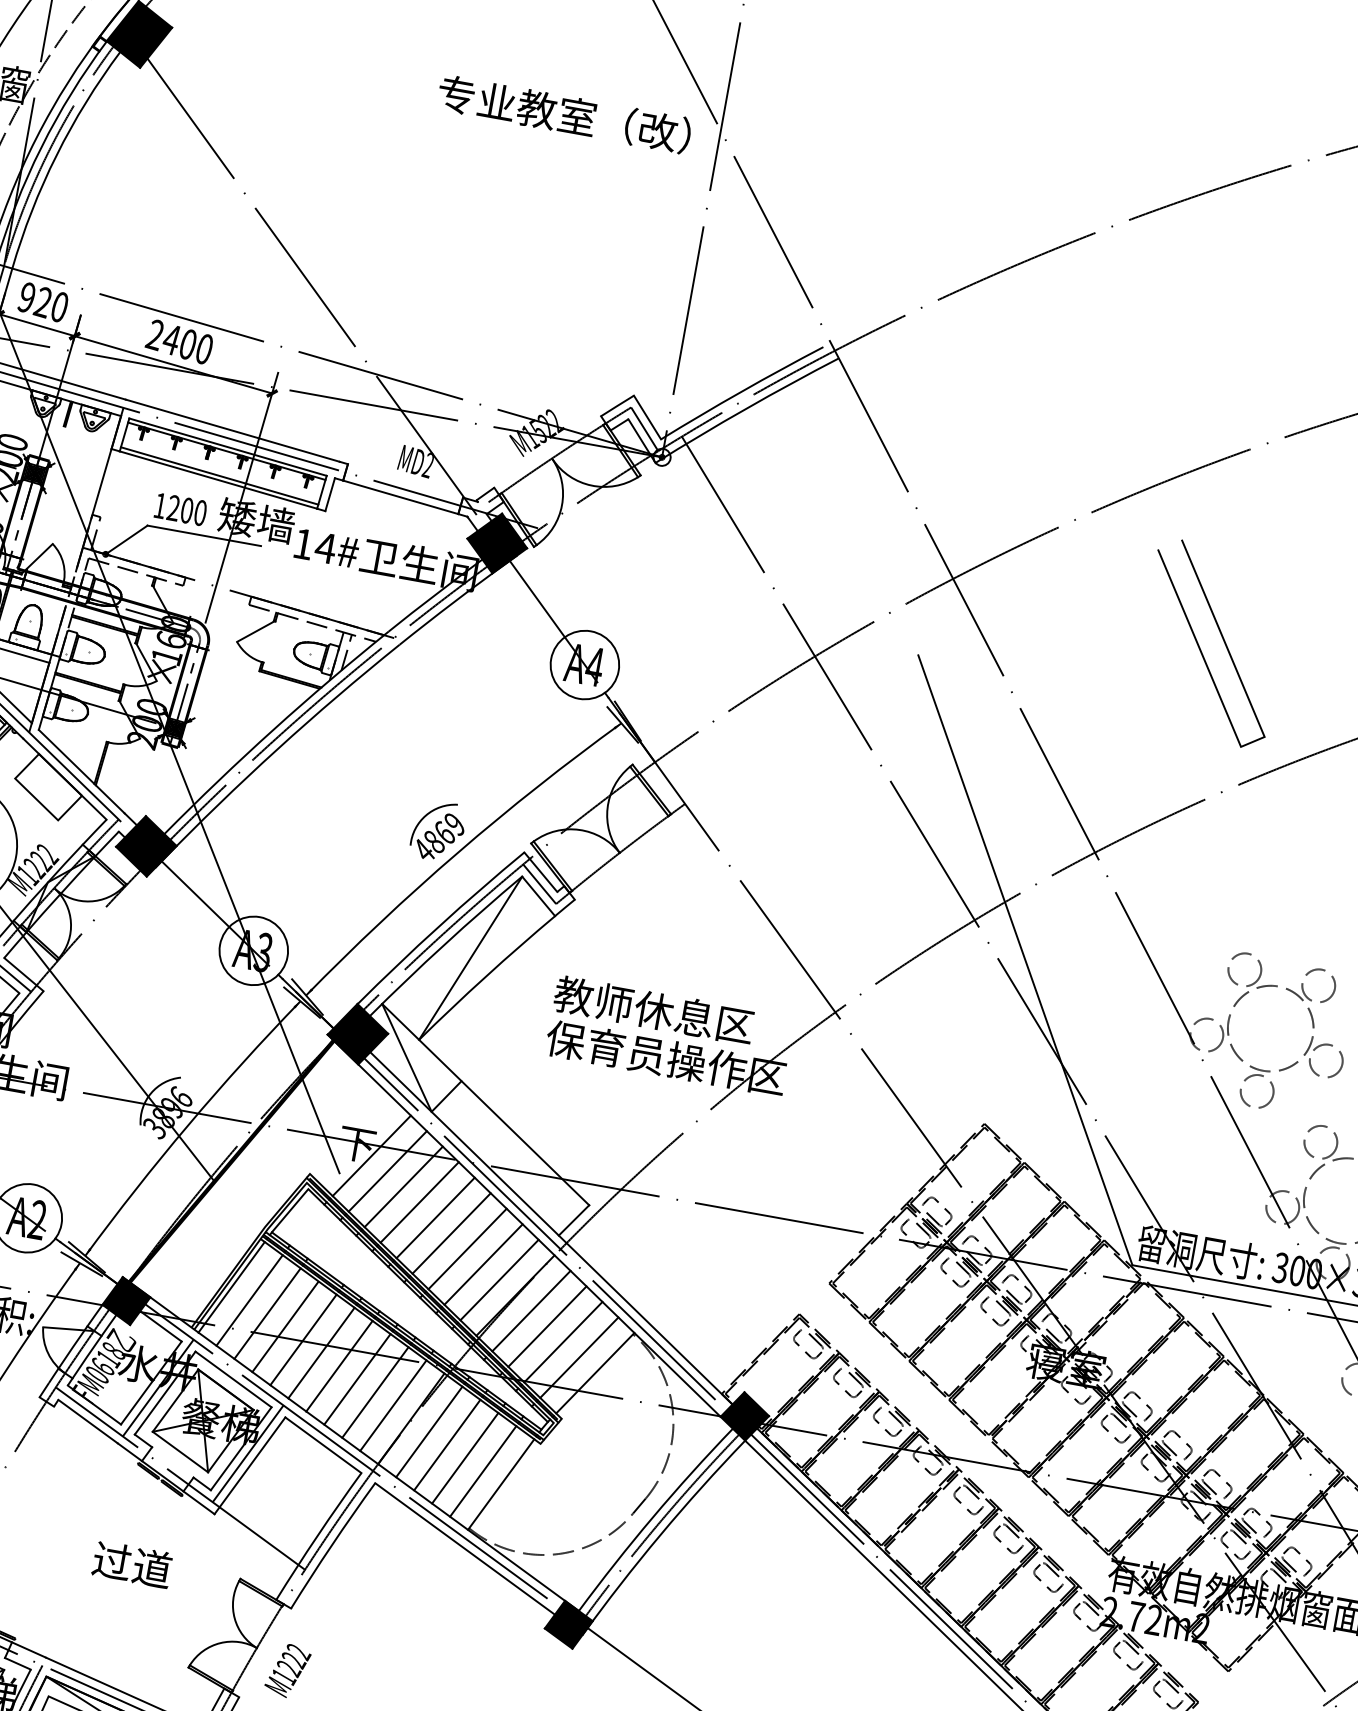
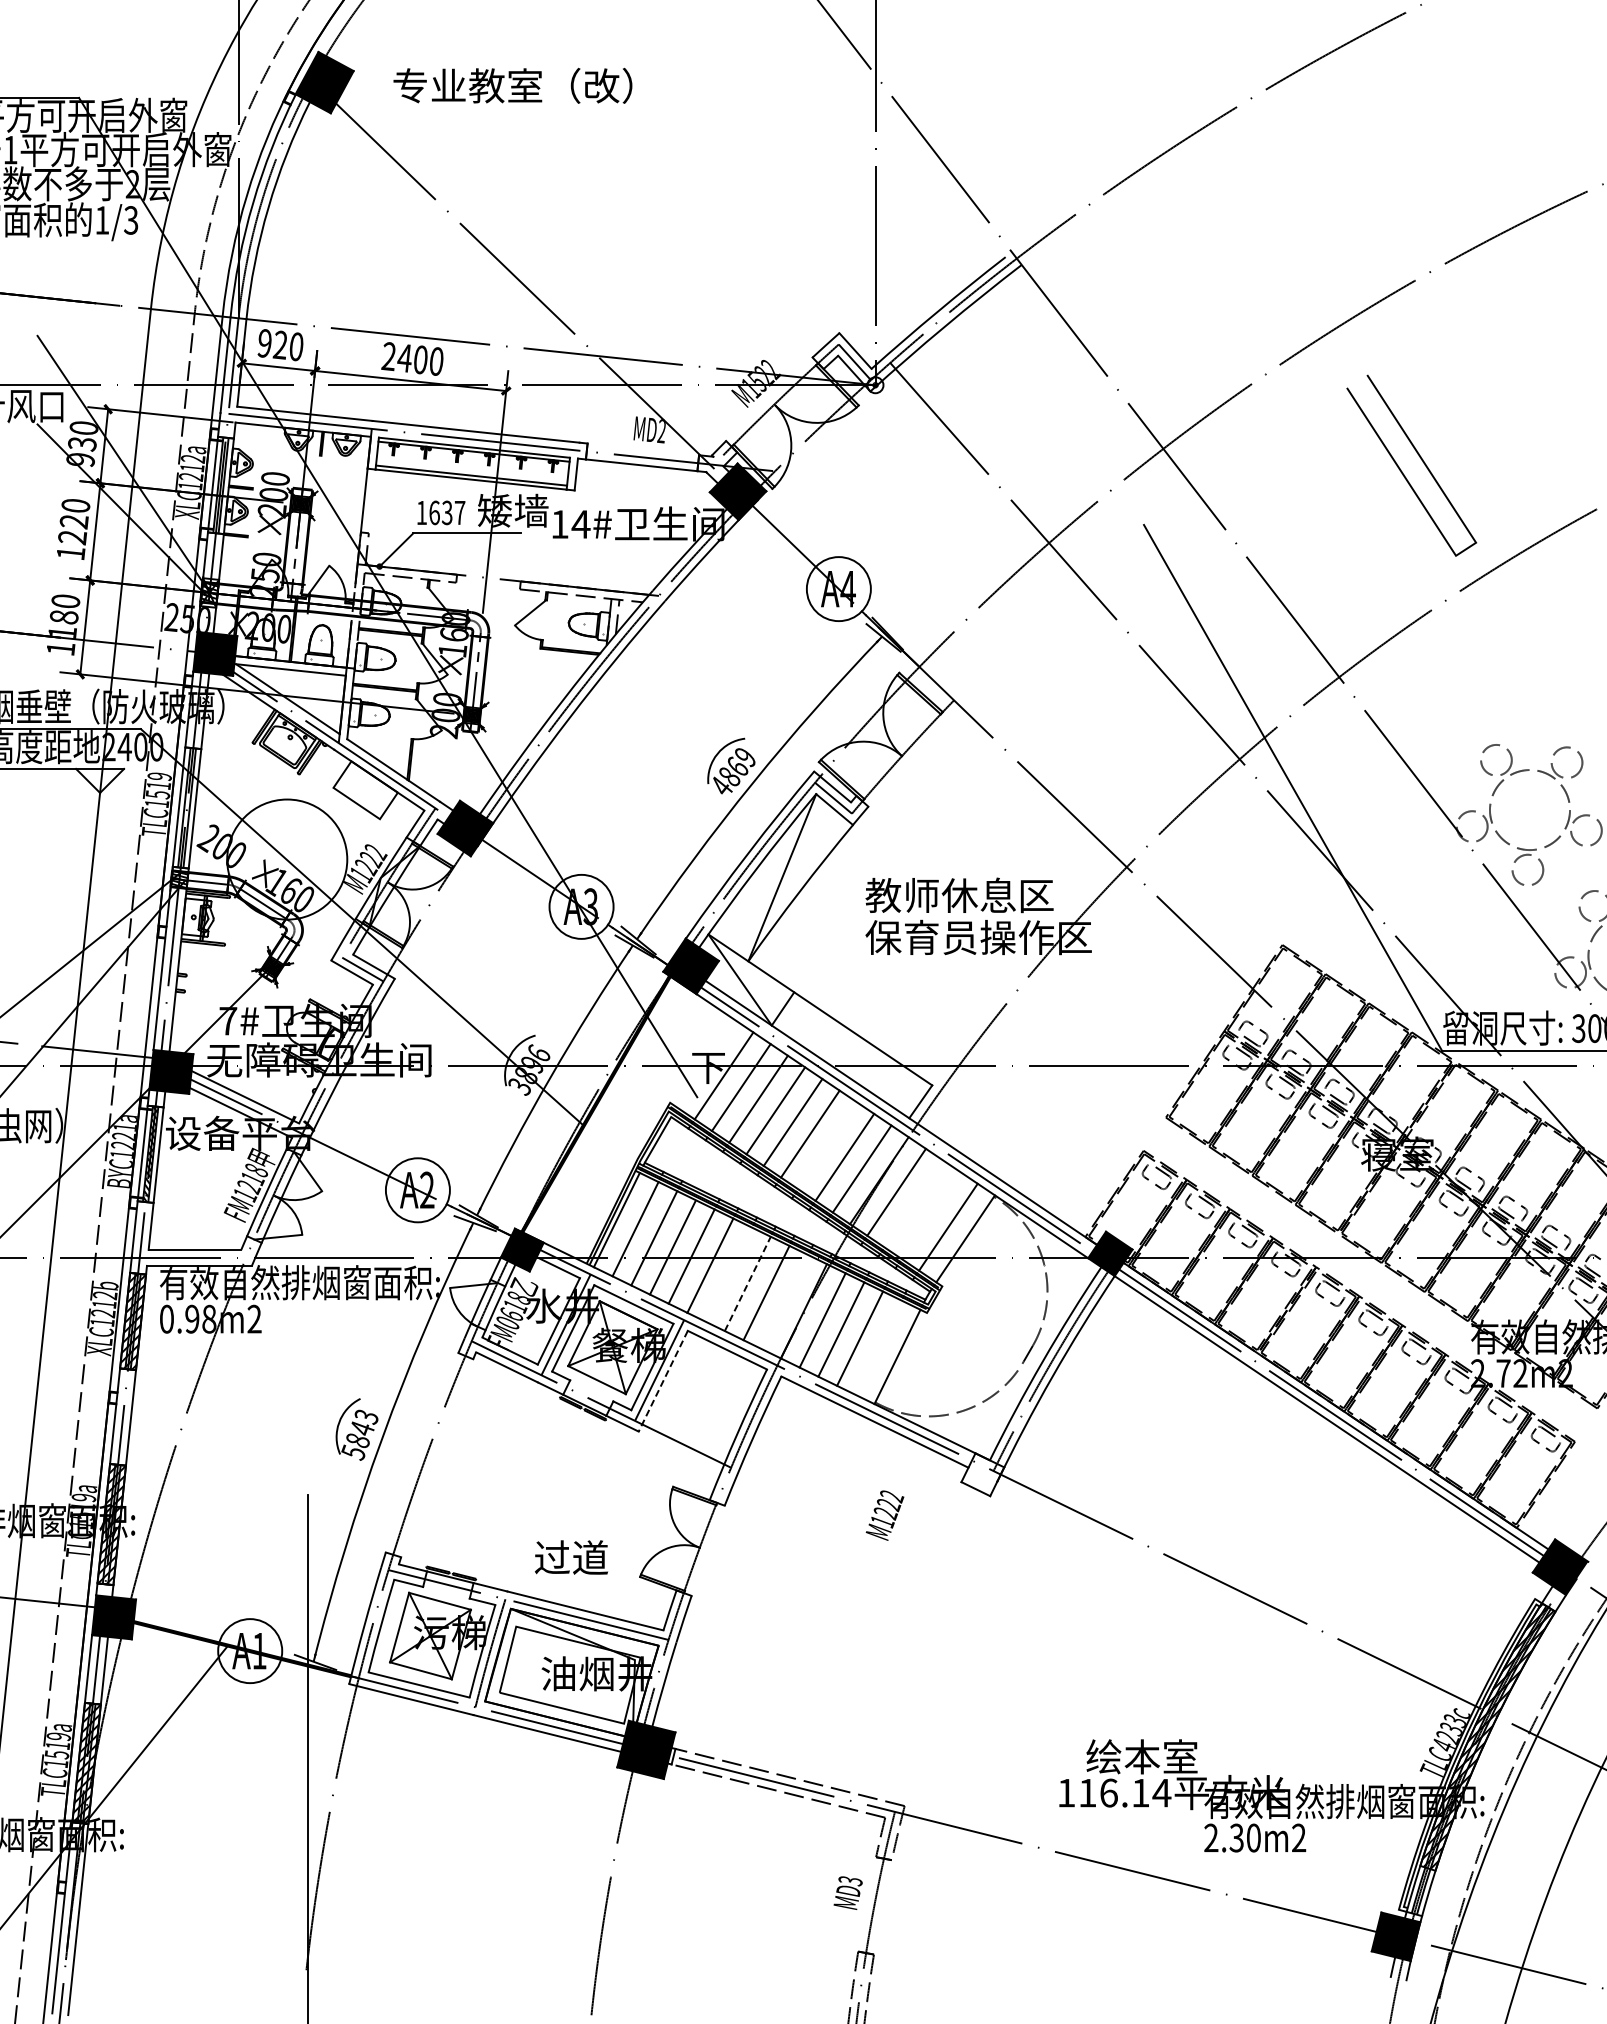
text: (564, 113) -> (512, 85), moved
text: (187, 510) -> (447, 512), 1200 -> 1637
line: (467, 1248) -> (827, 1145), removed
line: (547, 1326) -> (913, 1203), removed
line: (562, 1341) -> (930, 1215), removed
line: (339, 1365) -> (729, 1274), removed
line: (358, 1379) -> (748, 1283), solid -> dashed
line: (393, 1406) -> (785, 1302), removed
line: (250, 1466) -> (663, 1381), solid -> dashed
line: (482, 1471) -> (878, 1347), removed
text: (132, 1564) -> (571, 1557), moved
fill: (568, 1624) -> (982, 1474), removed
text: (287, 1670) -> (884, 1515), moved

